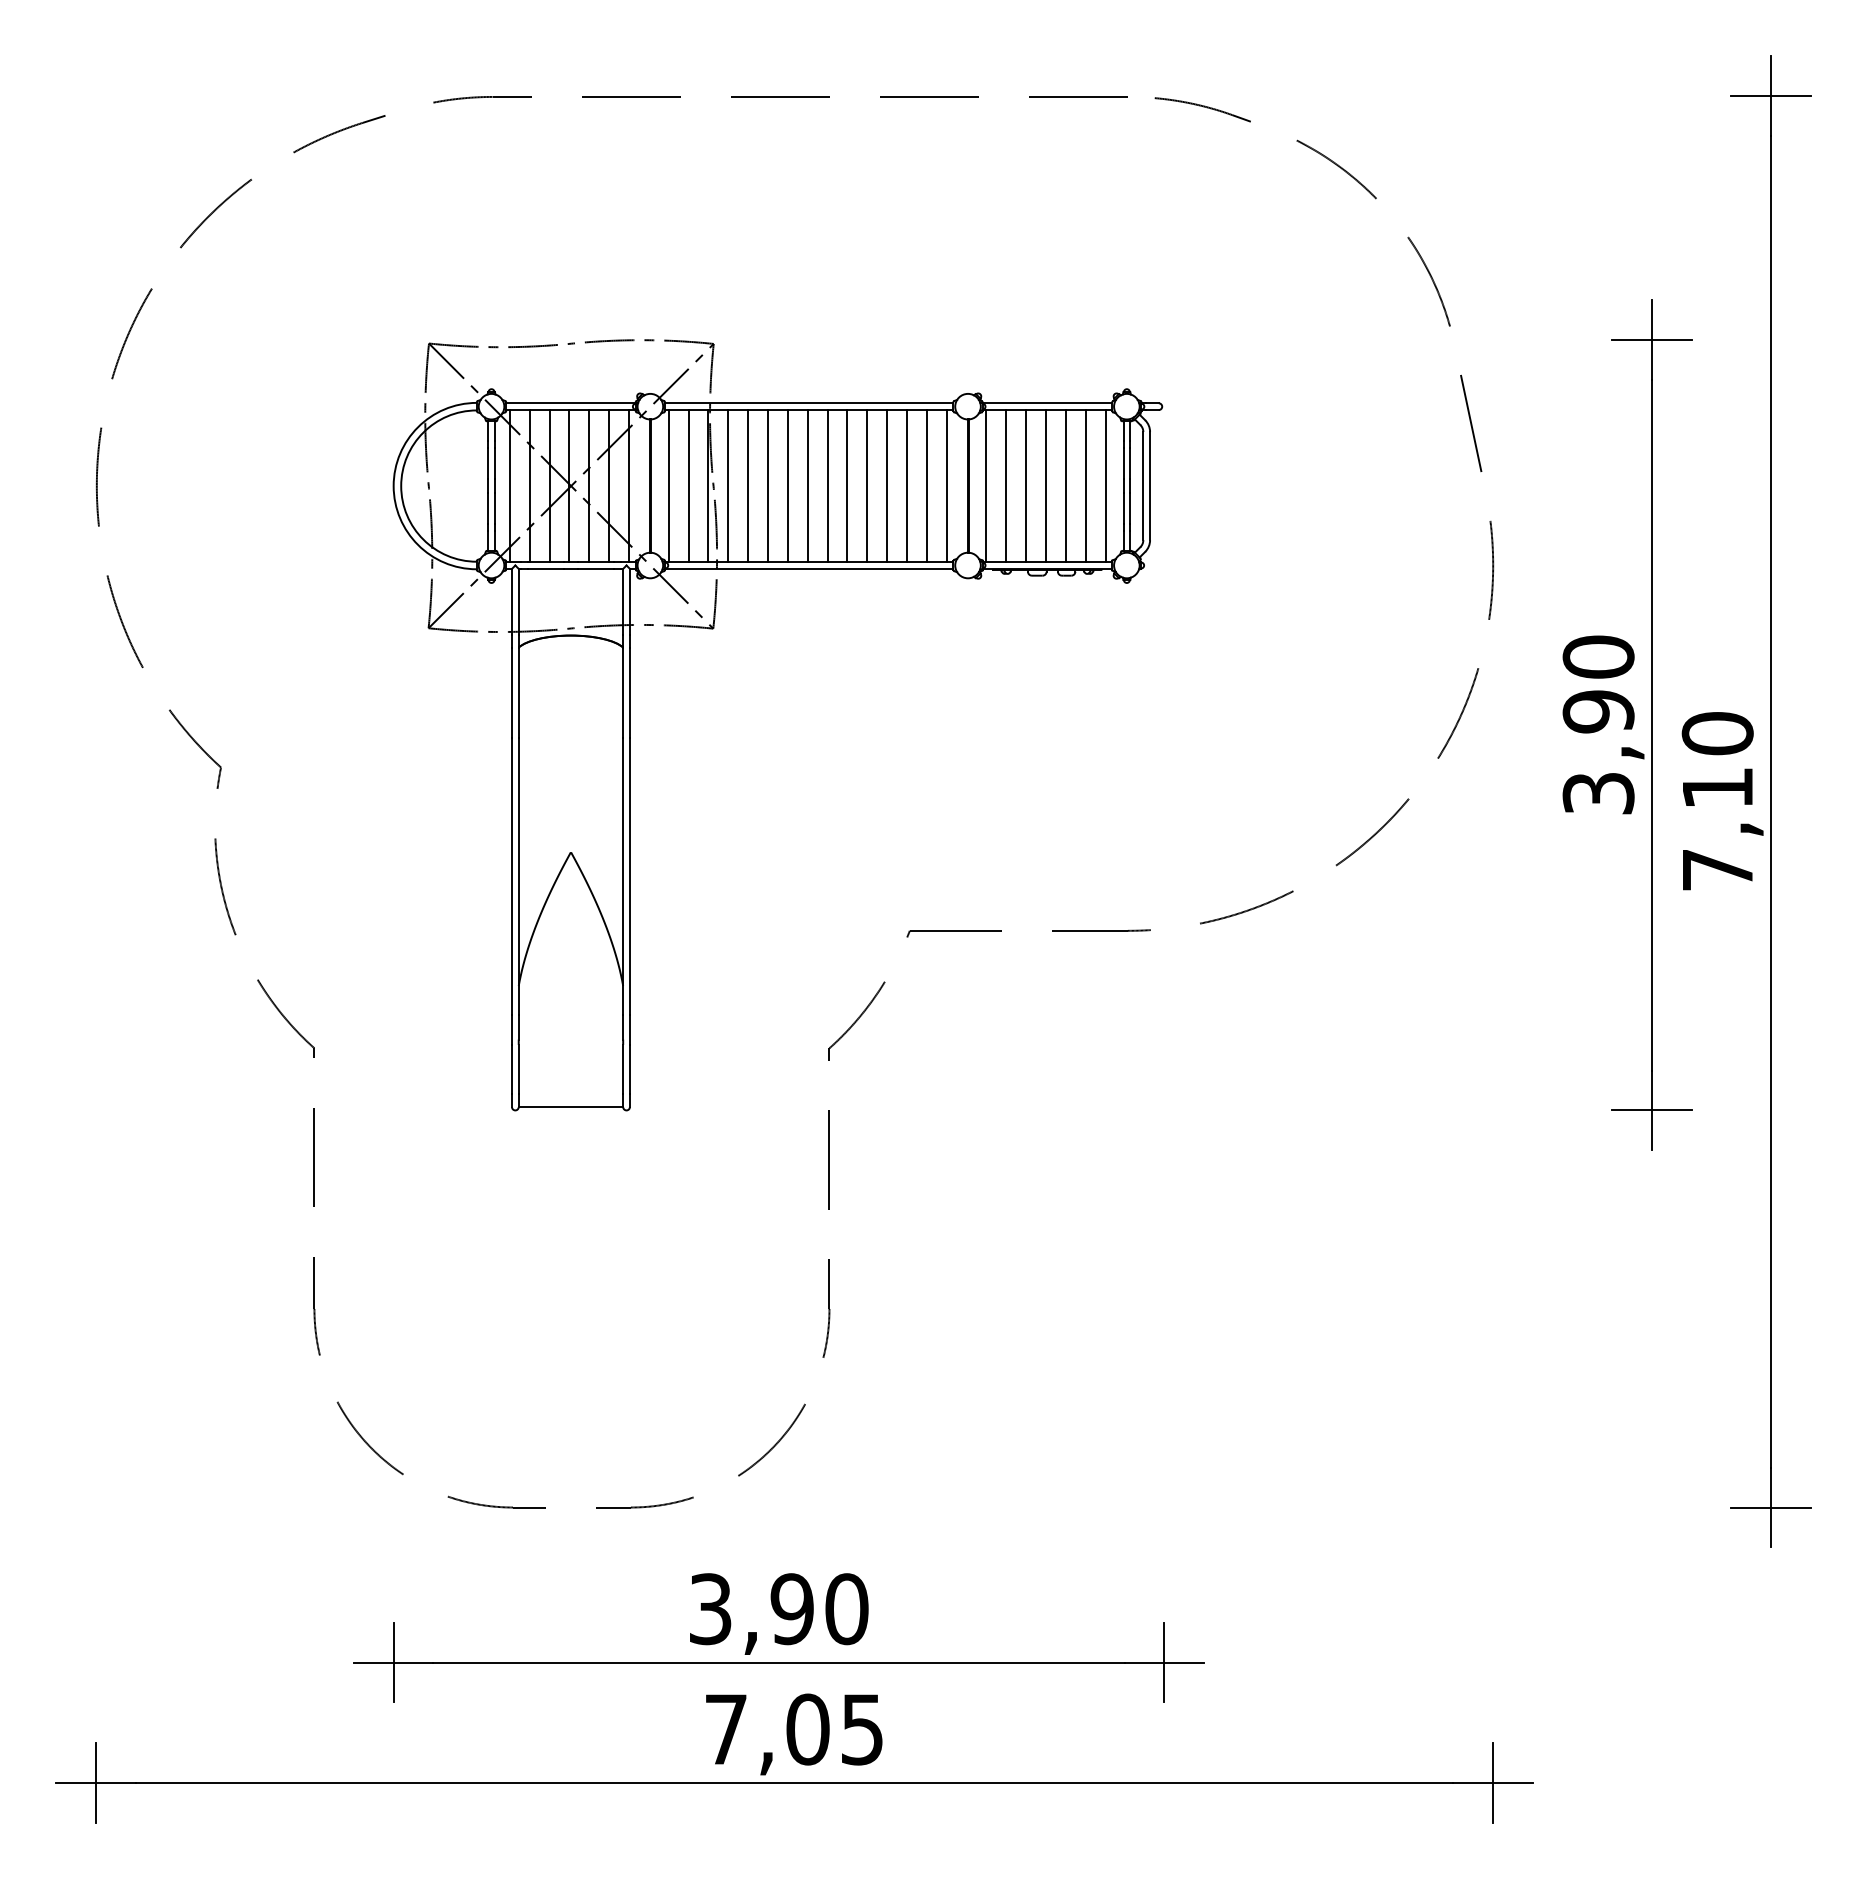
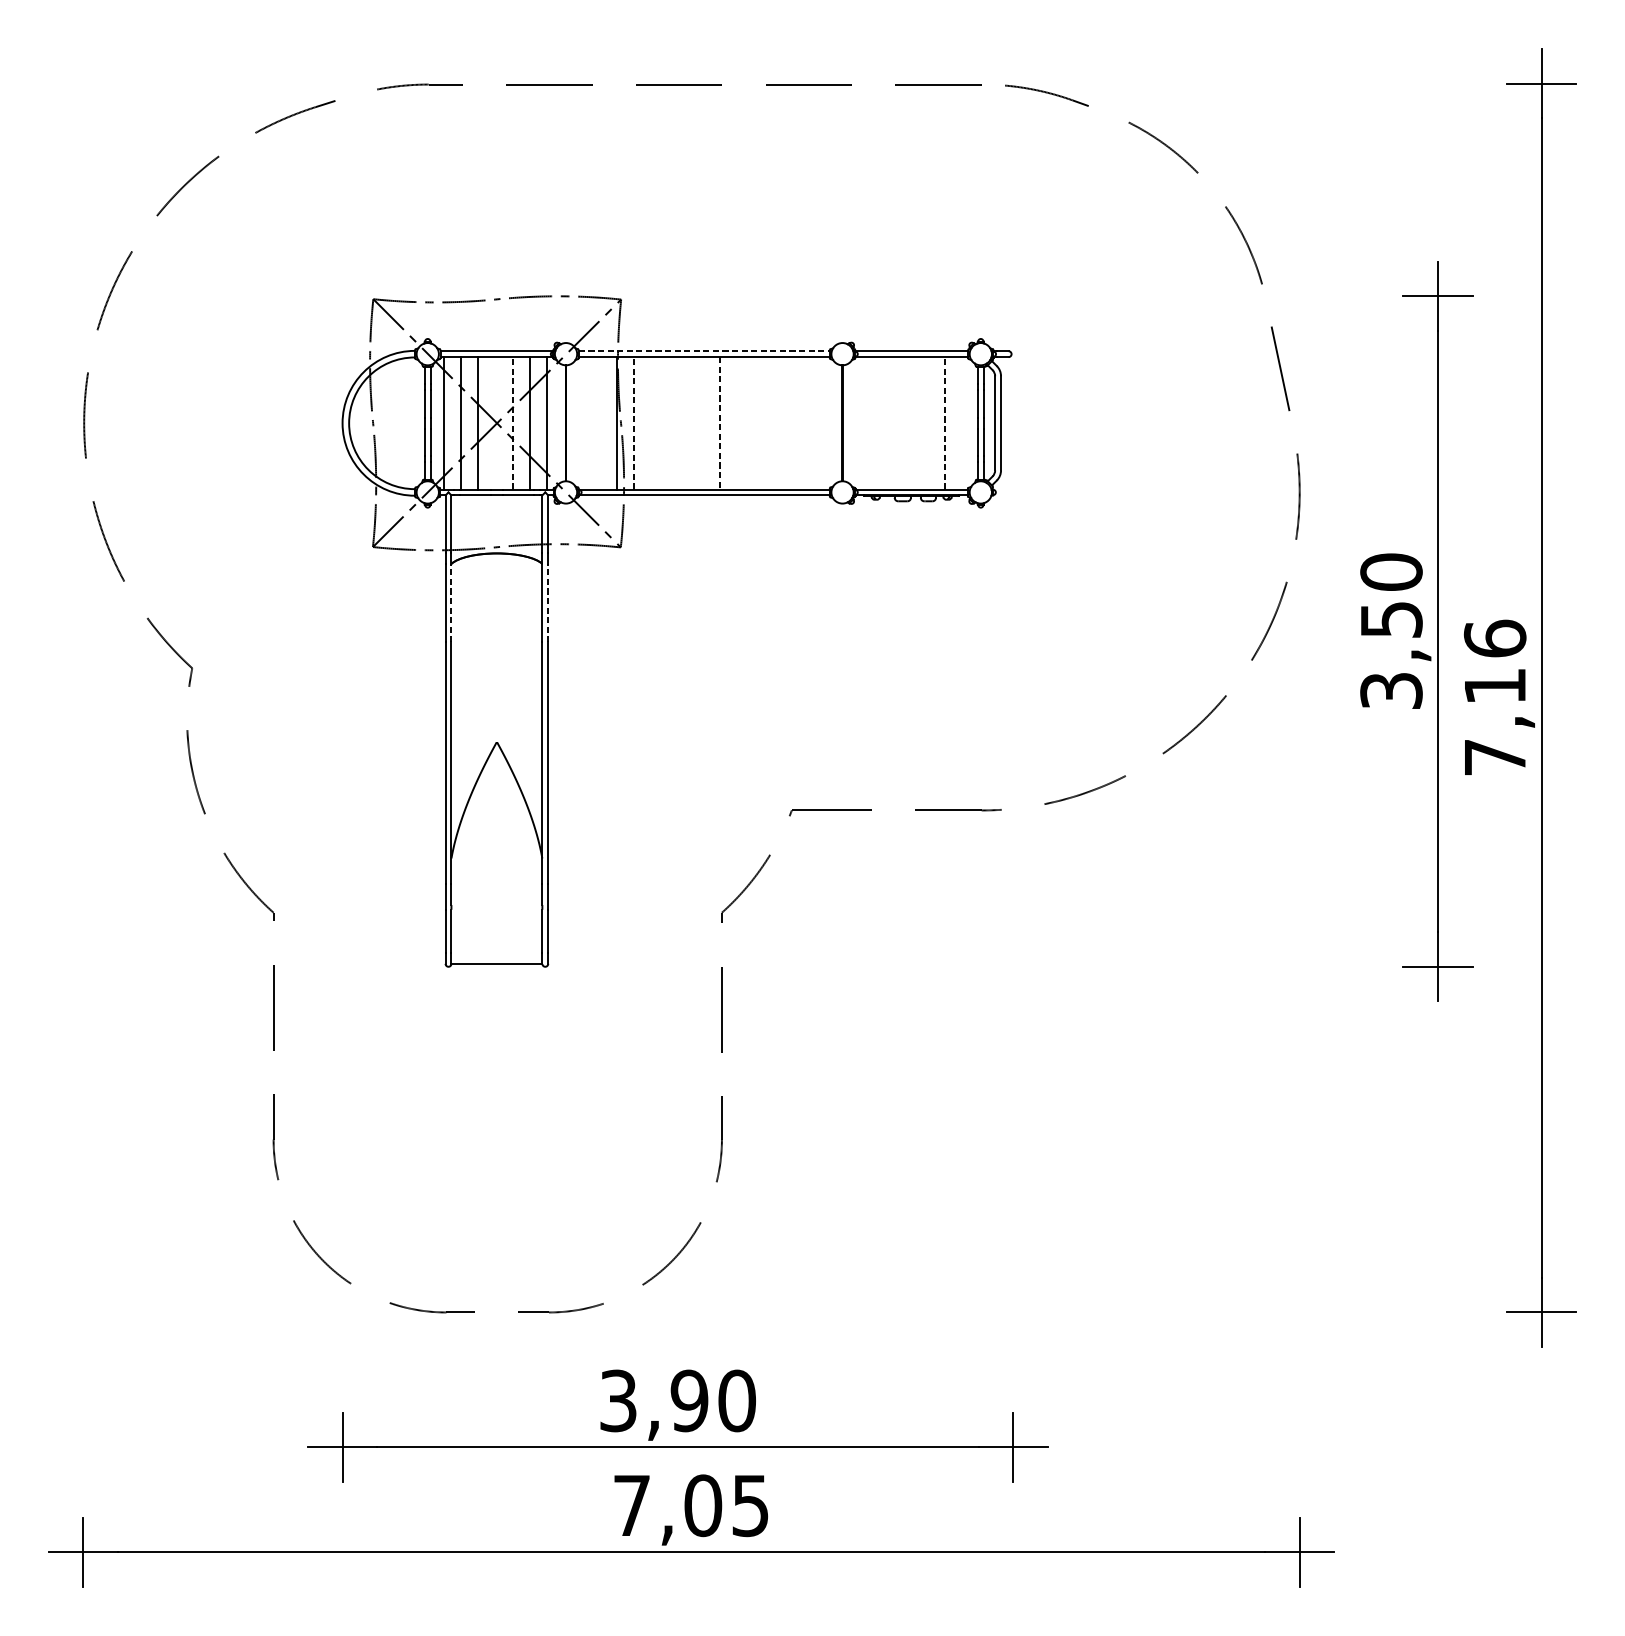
line: (809, 403) -> (704, 351), solid -> dashed
line: (589, 485) -> (513, 422), solid -> dashed
line: (728, 485) -> (634, 422), solid -> dashed
line: (1085, 485) -> (944, 422), solid -> dashed
line: (569, 486) -> (495, 423), removed
line: (668, 486) -> (581, 423), removed
line: (688, 486) -> (599, 423), removed
line: (748, 486) -> (651, 423), removed
line: (768, 486) -> (668, 423), removed
line: (787, 486) -> (685, 423), removed
line: (807, 486) -> (702, 423), removed
line: (827, 486) -> (720, 423), solid -> dashed
line: (847, 486) -> (737, 423), removed
line: (867, 486) -> (755, 423), removed
line: (887, 486) -> (772, 423), removed
line: (906, 486) -> (788, 423), removed
line: (926, 486) -> (806, 423), removed
line: (946, 486) -> (823, 423), removed
line: (986, 486) -> (858, 423), removed
line: (1006, 486) -> (876, 423), removed
line: (1026, 486) -> (893, 423), removed
line: (1045, 486) -> (909, 423), removed
line: (1065, 486) -> (927, 423), removed
line: (1105, 486) -> (962, 423), removed
line: (518, 692) -> (451, 602), solid -> dashed
line: (629, 692) -> (547, 602), solid -> dashed
text: (1598, 711) -> (1391, 619), 3,90 -> 3,50
text: (1717, 733) -> (1494, 638), 7,10 -> 7,16

